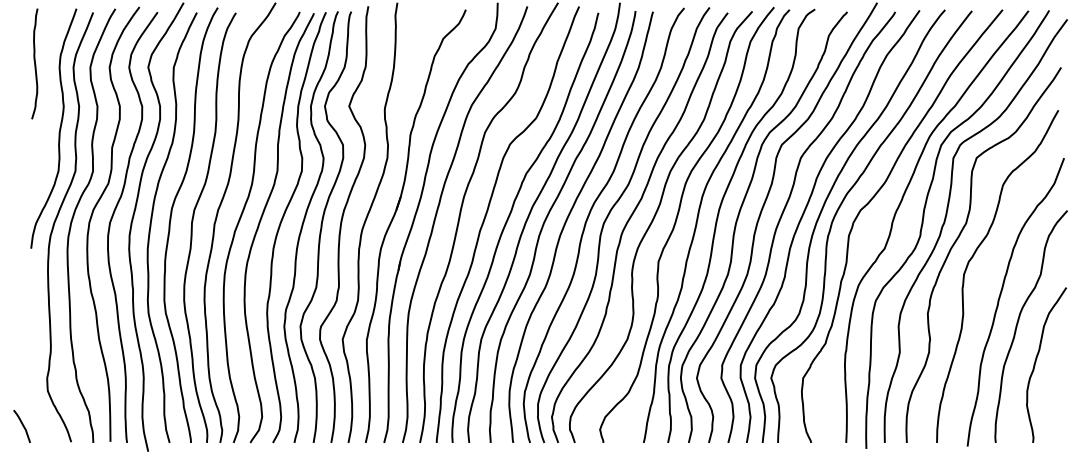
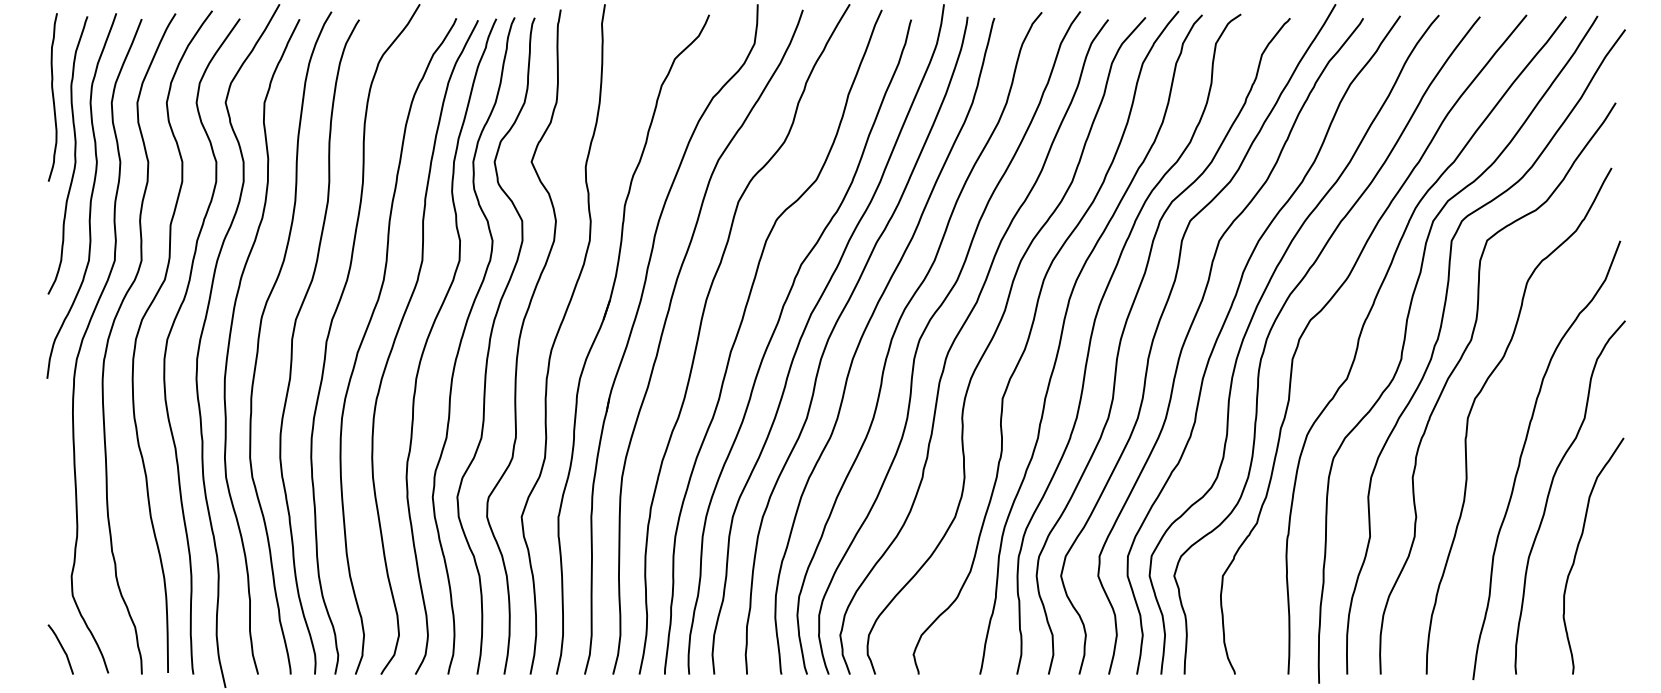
curve: (48, 101) -> (73, 154), added
curve: (21, 424) -> (59, 646), moved

